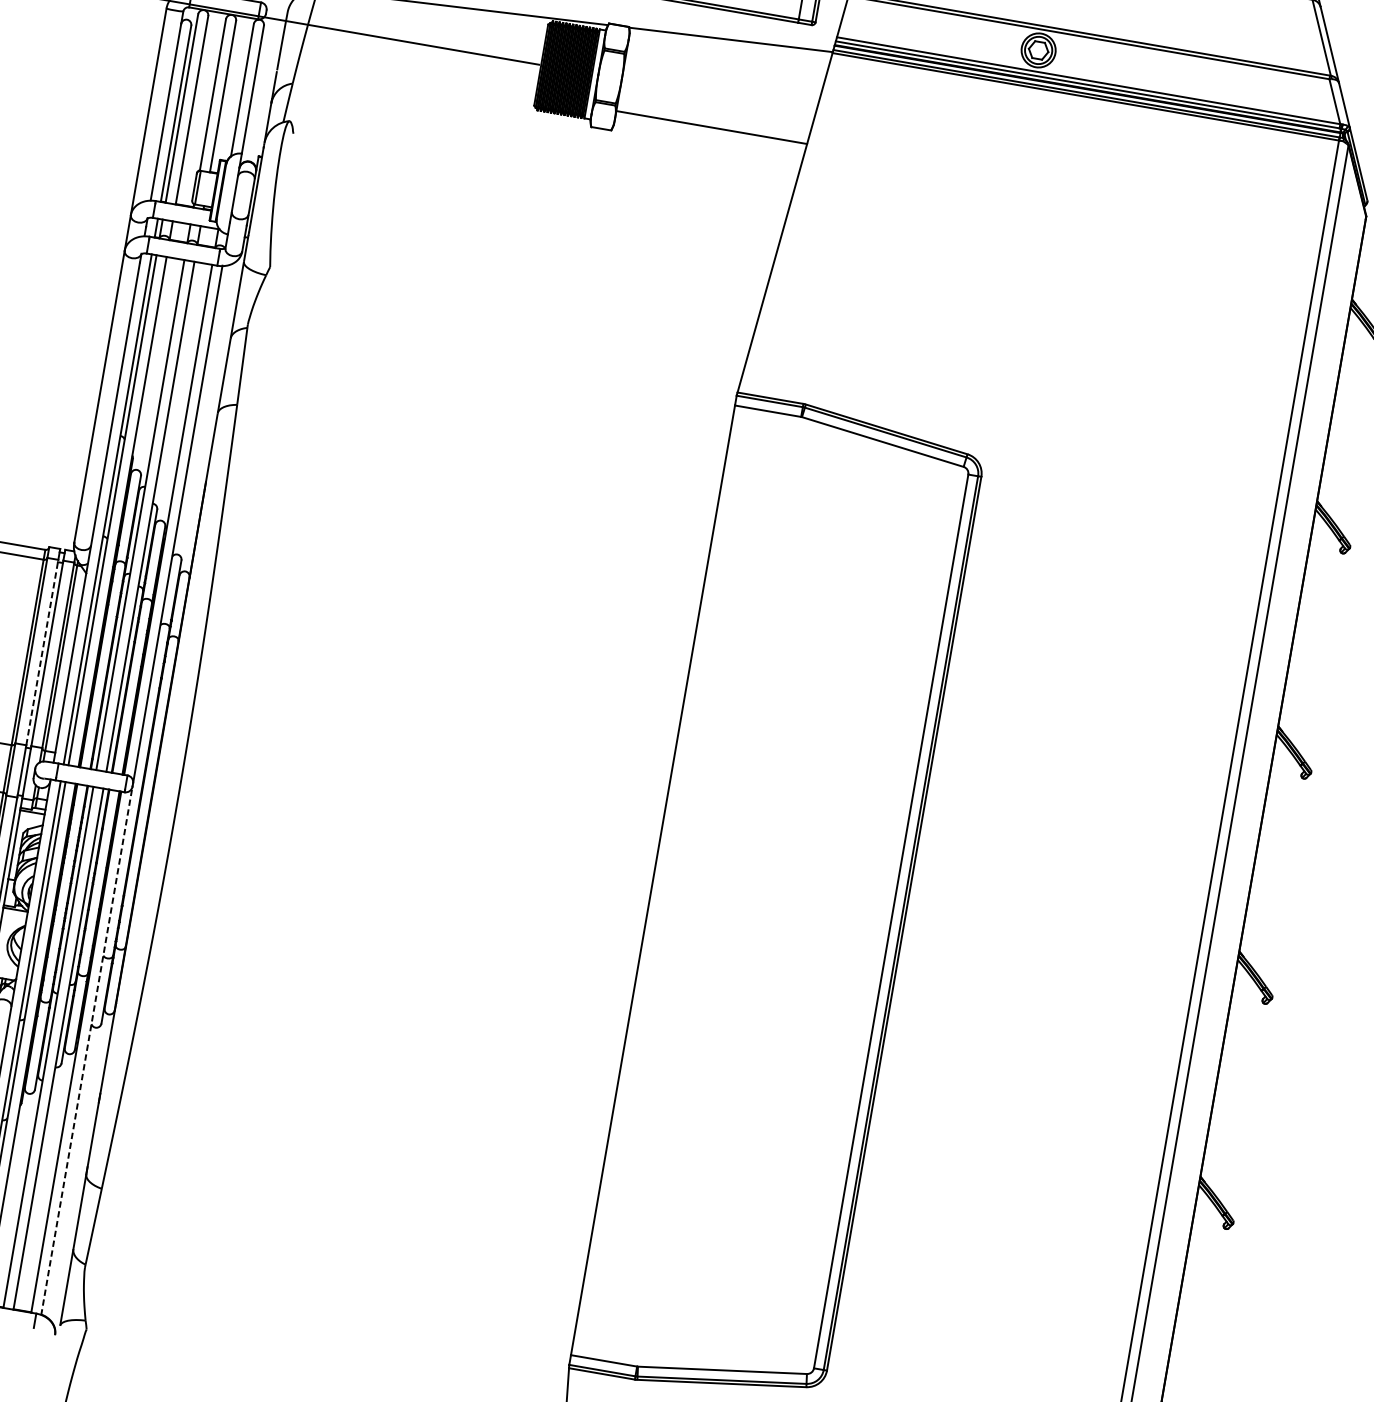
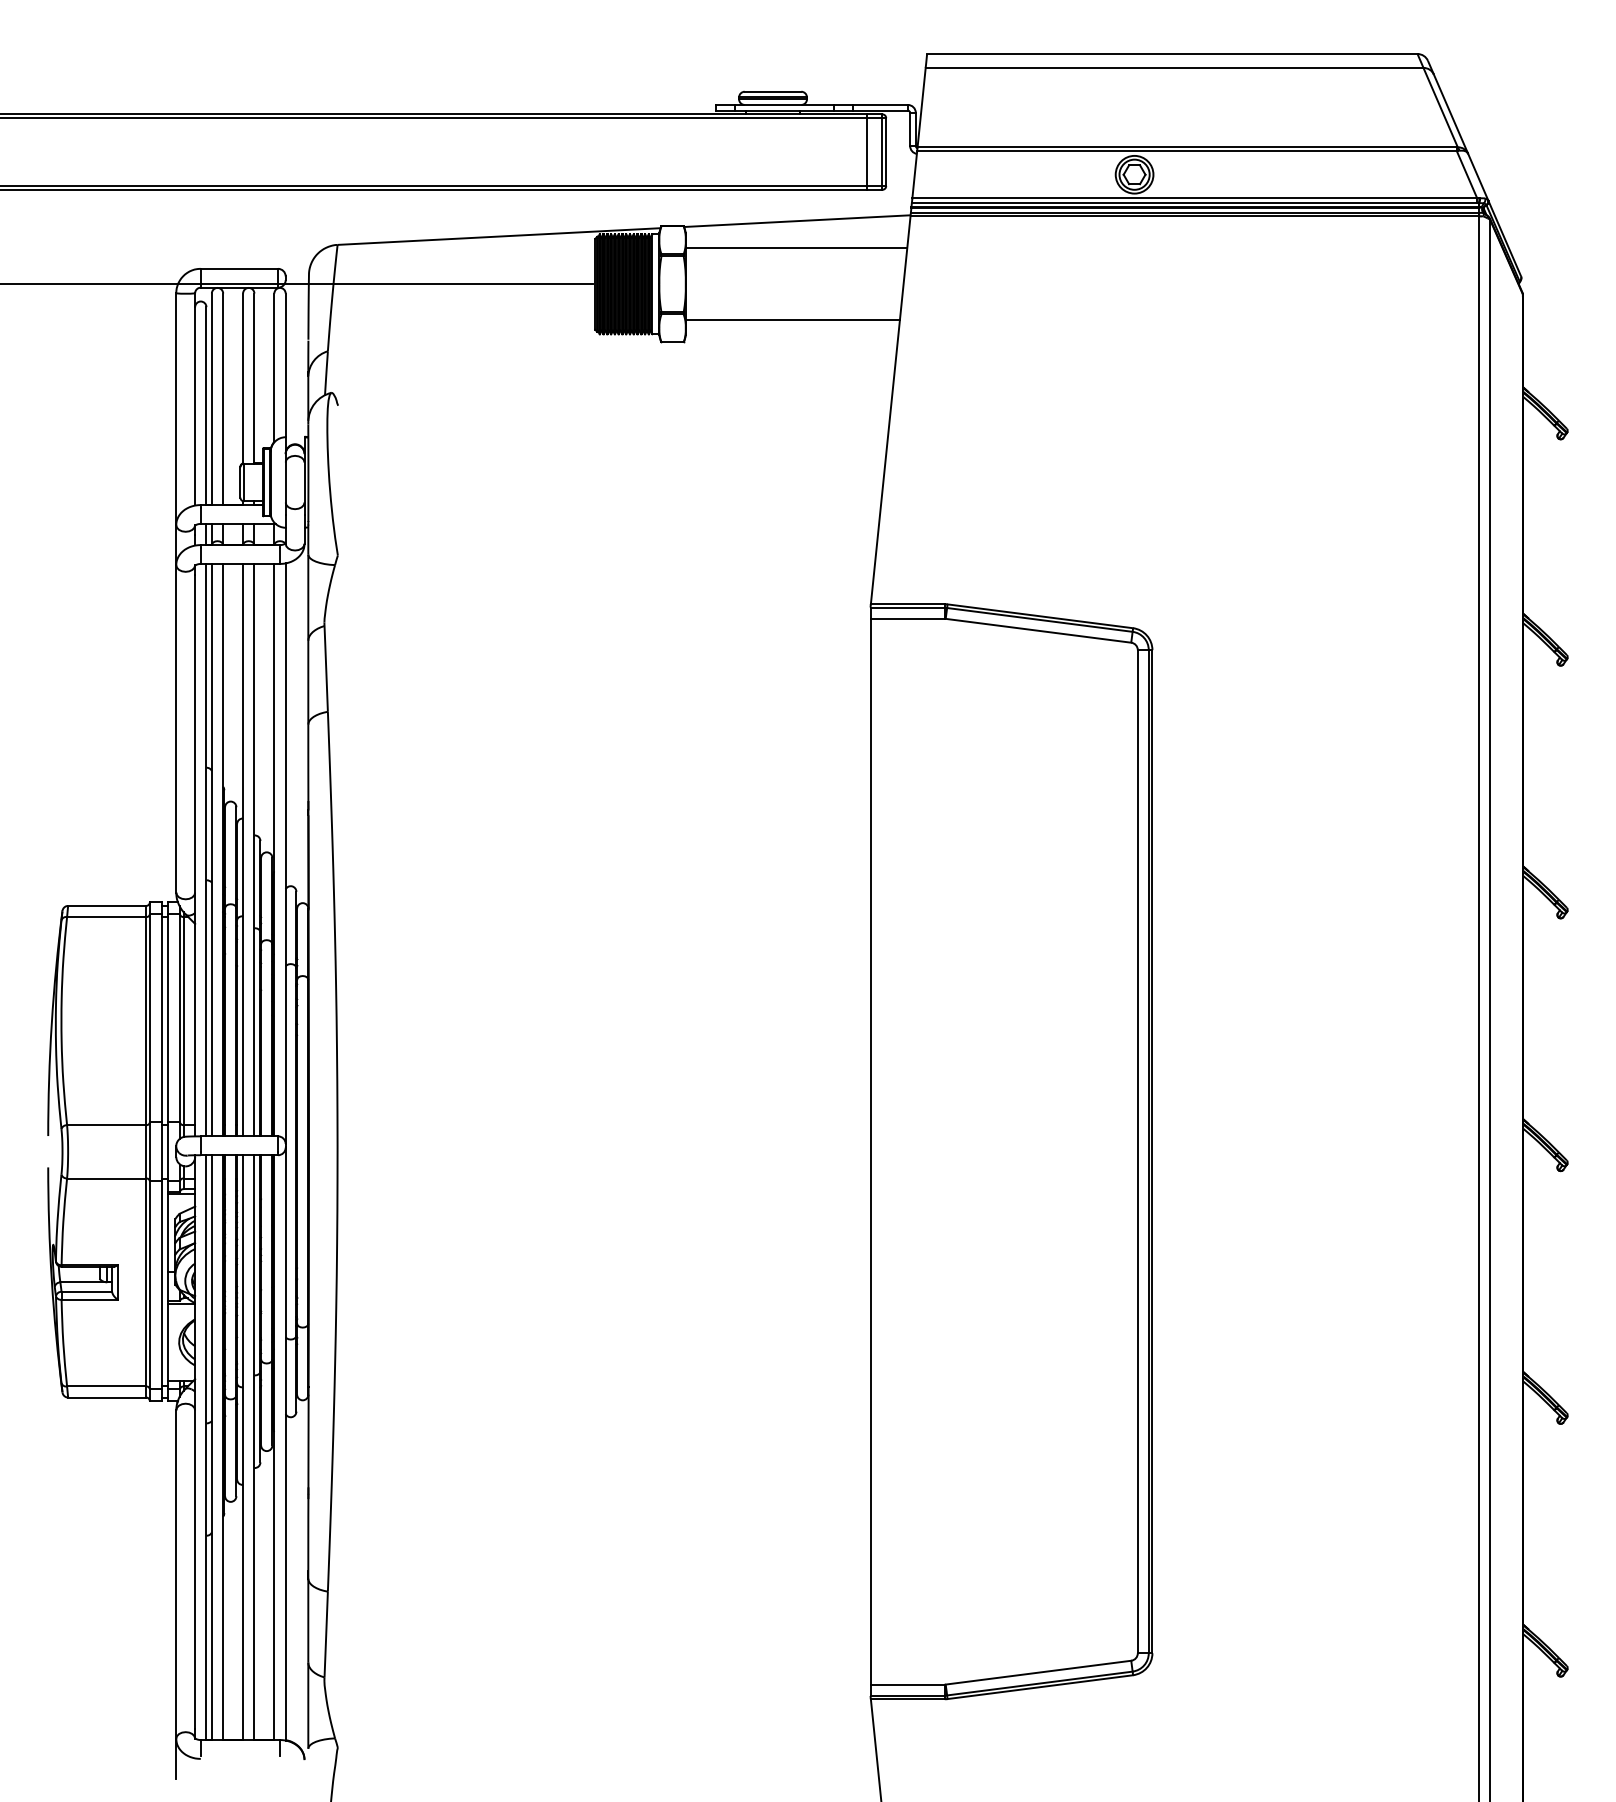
line: (726, 64) -> (796, 248), added
line: (42, 651) -> (162, 1017), dashed -> solid
line: (86, 1051) -> (285, 1444), dashed -> solid

